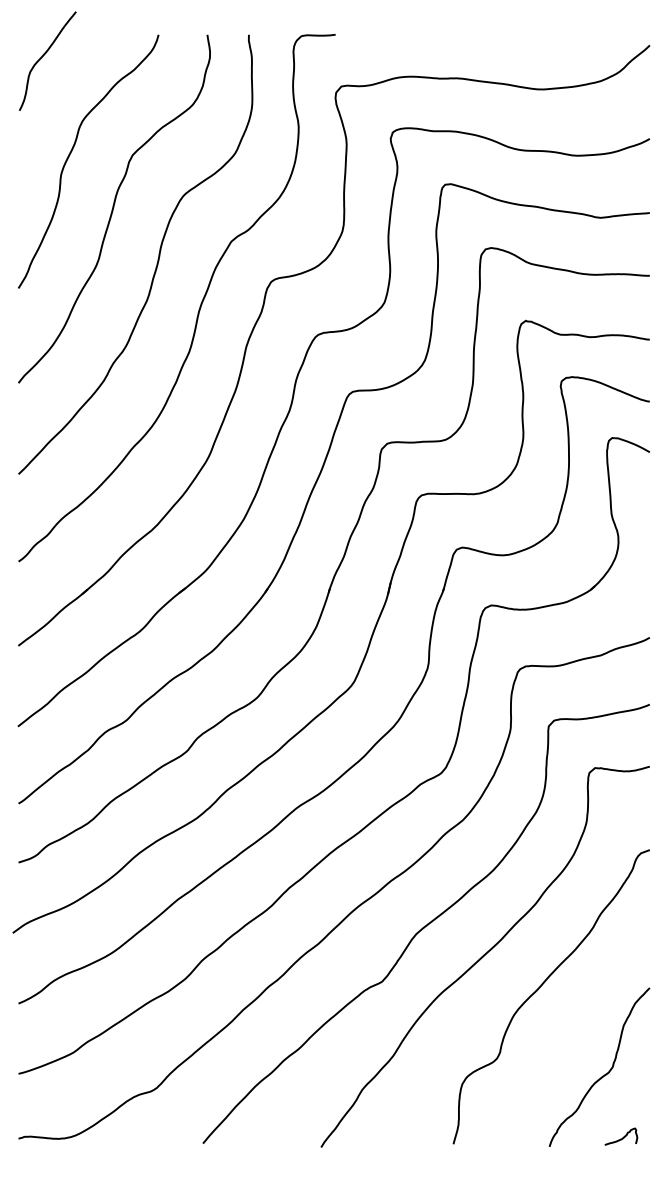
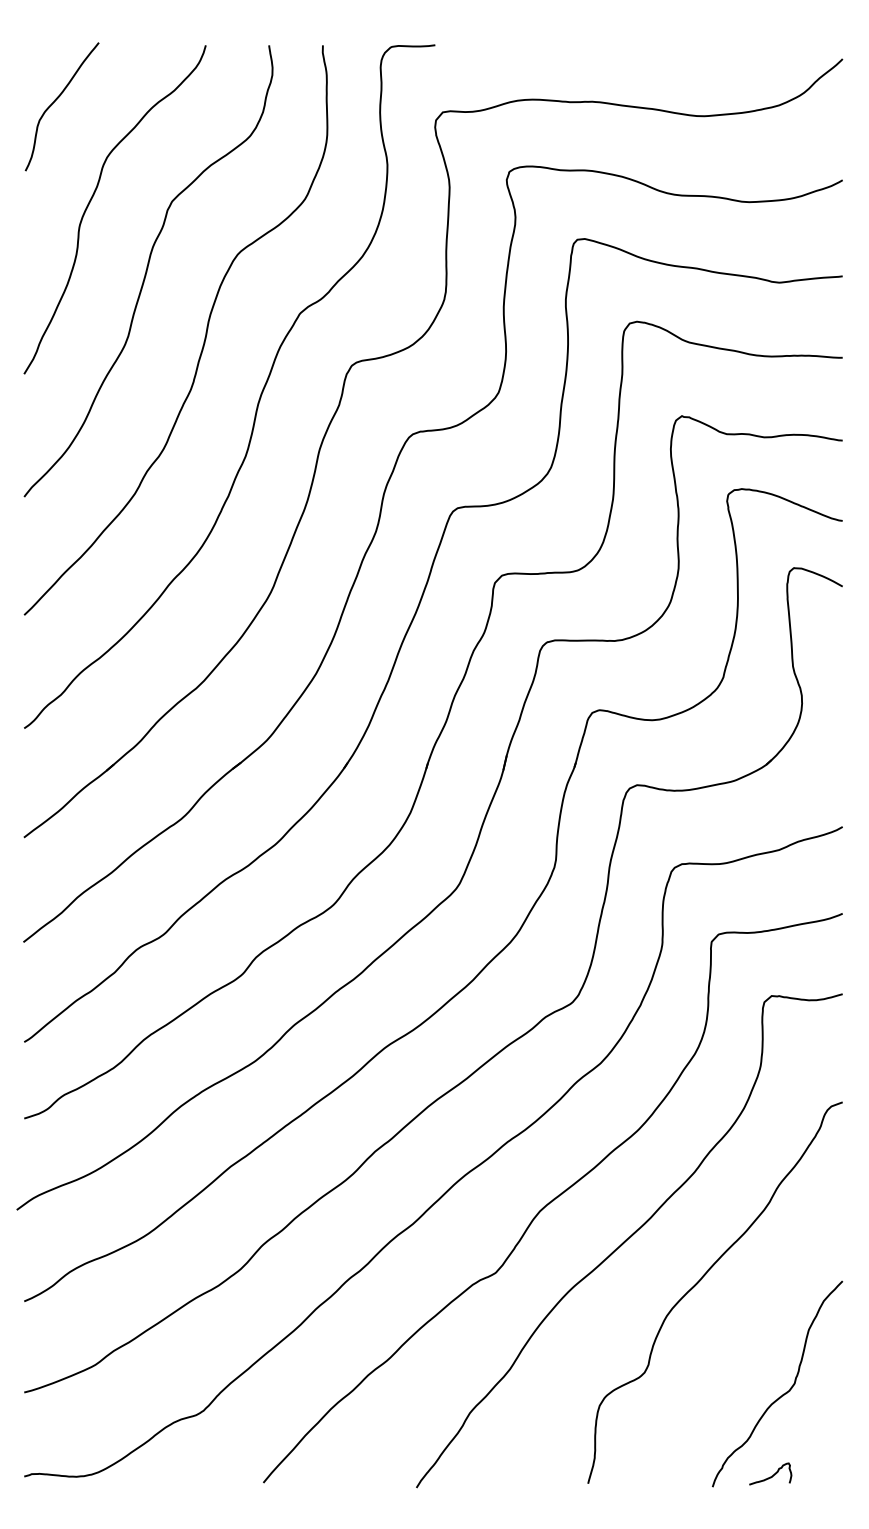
curve: (43, 56) -> (56, 100), moved
curve: (622, 1137) -> (772, 1474), moved

